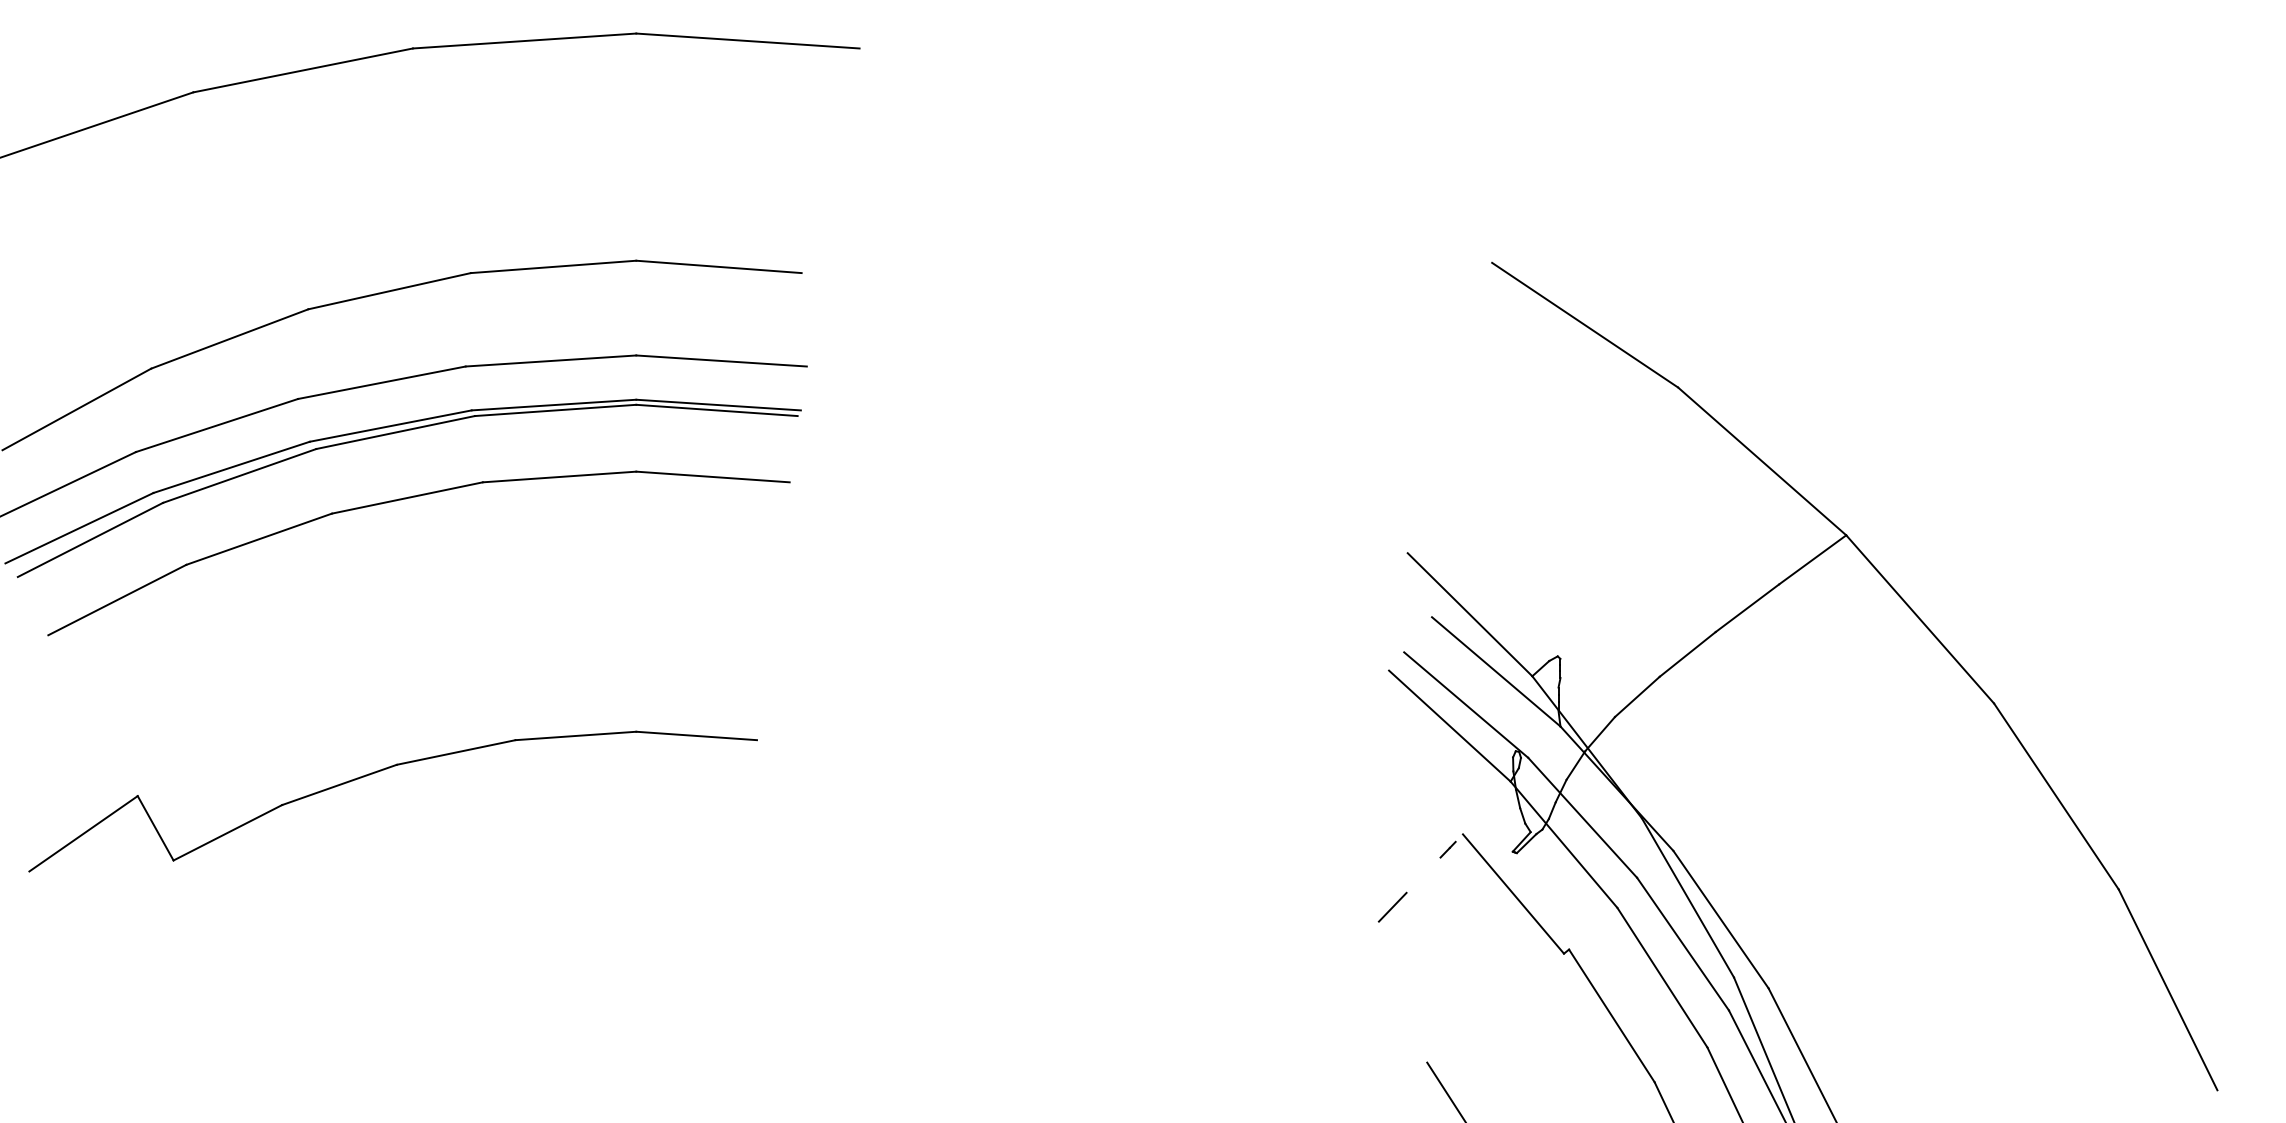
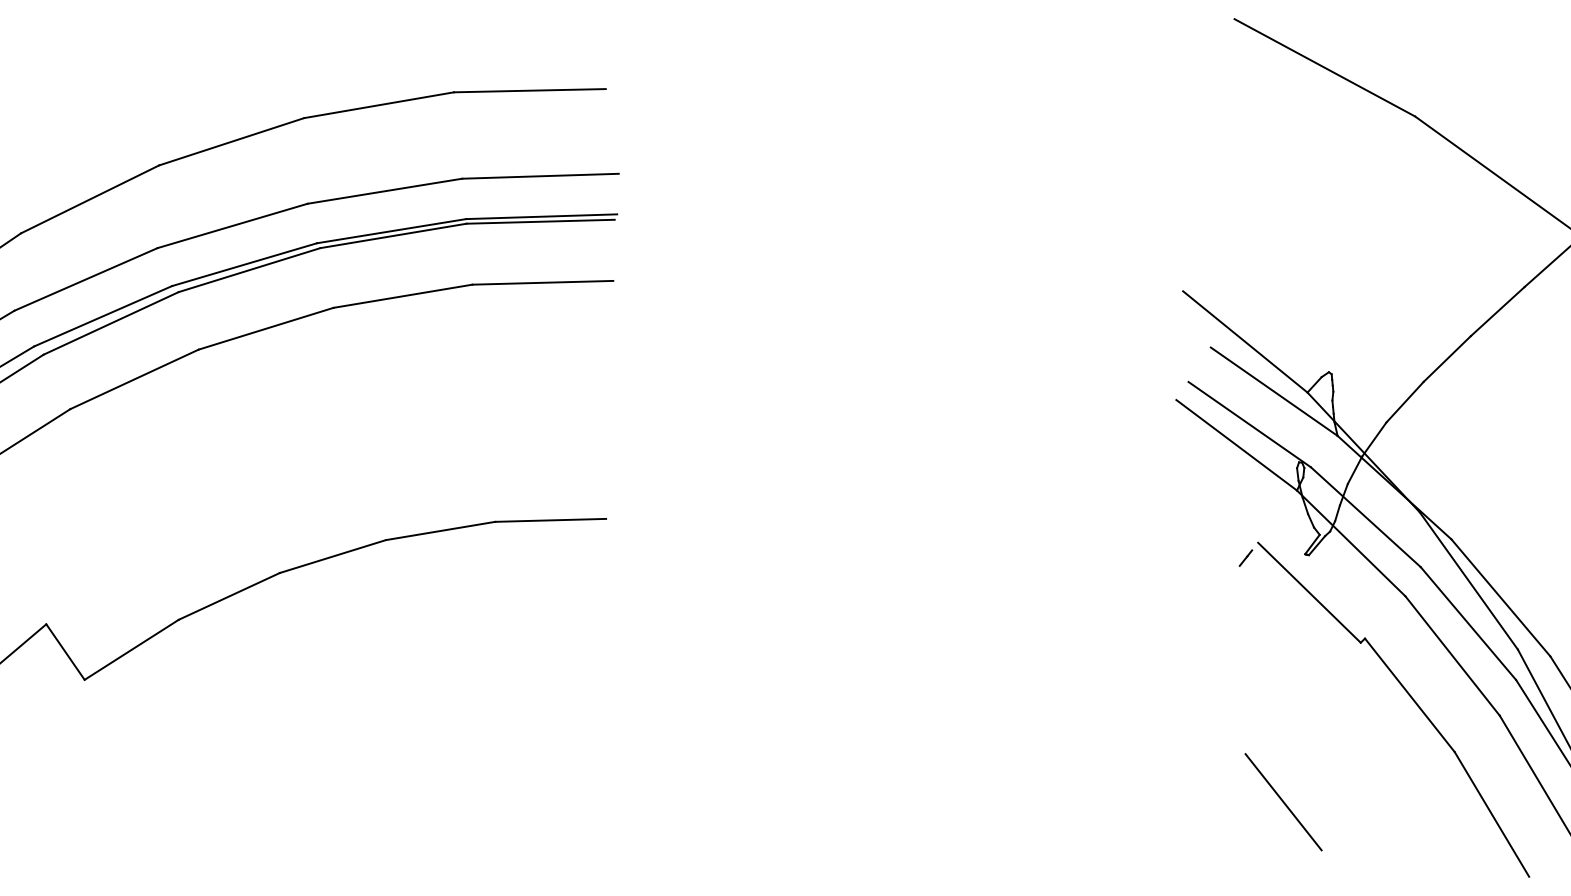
line: (1392, 906) -> (1200, 614), removed

